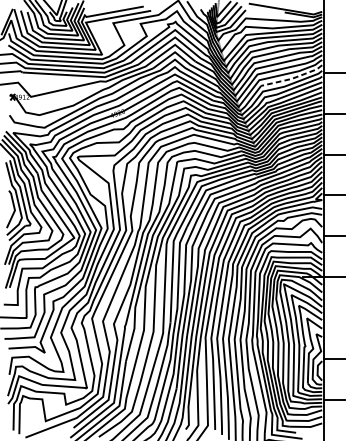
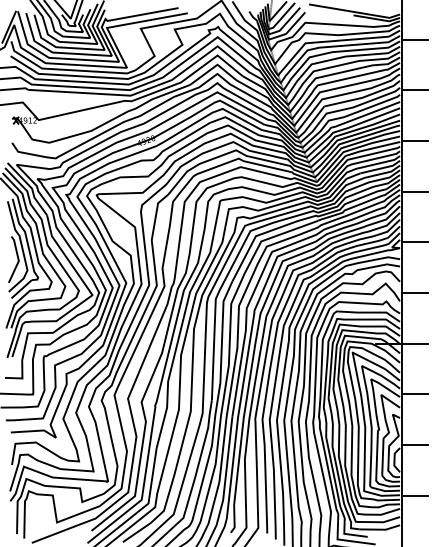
line: (333, 31) -> (414, 39), added
line: (293, 78) -> (364, 97), dashed -> solid
line: (333, 318) -> (414, 394), added

